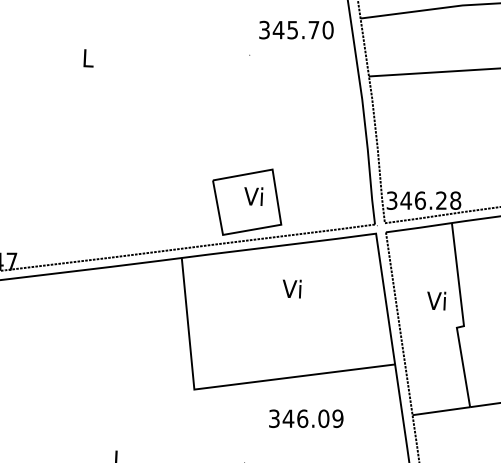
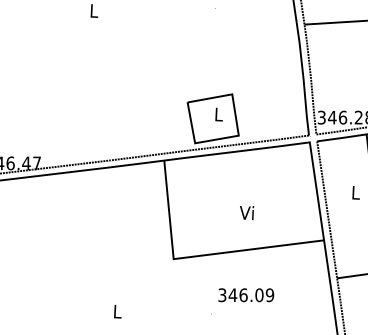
text: (253, 196) -> (217, 114), Vi -> L
text: (292, 288) -> (247, 212), moved
text: (436, 300) -> (355, 192), Vi -> L
text: (306, 418) -> (246, 295), moved

